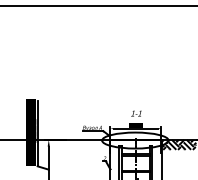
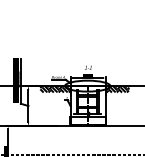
hatch: (88, 144) -> (55, 88), added

